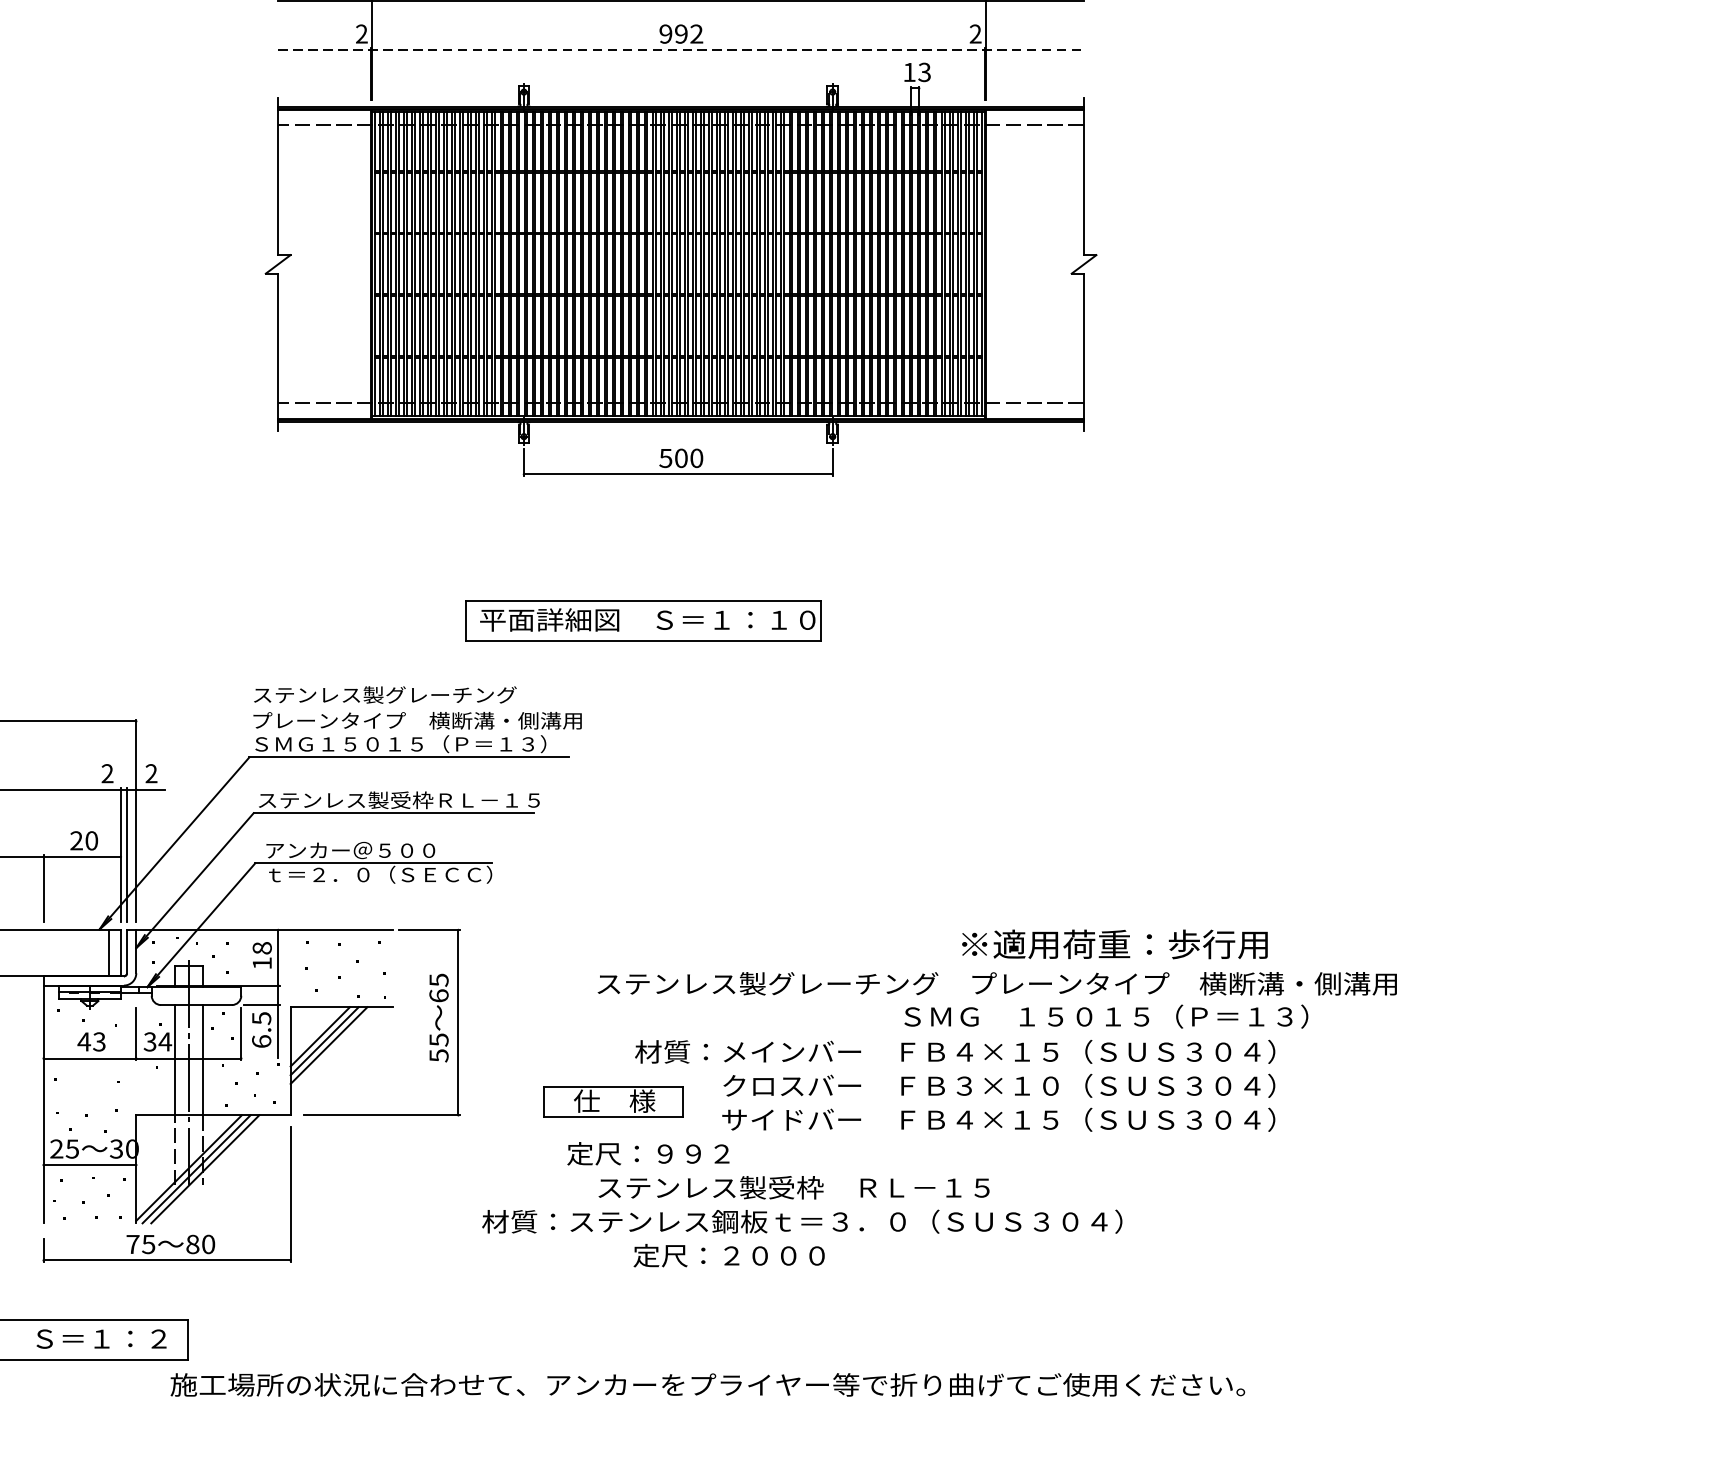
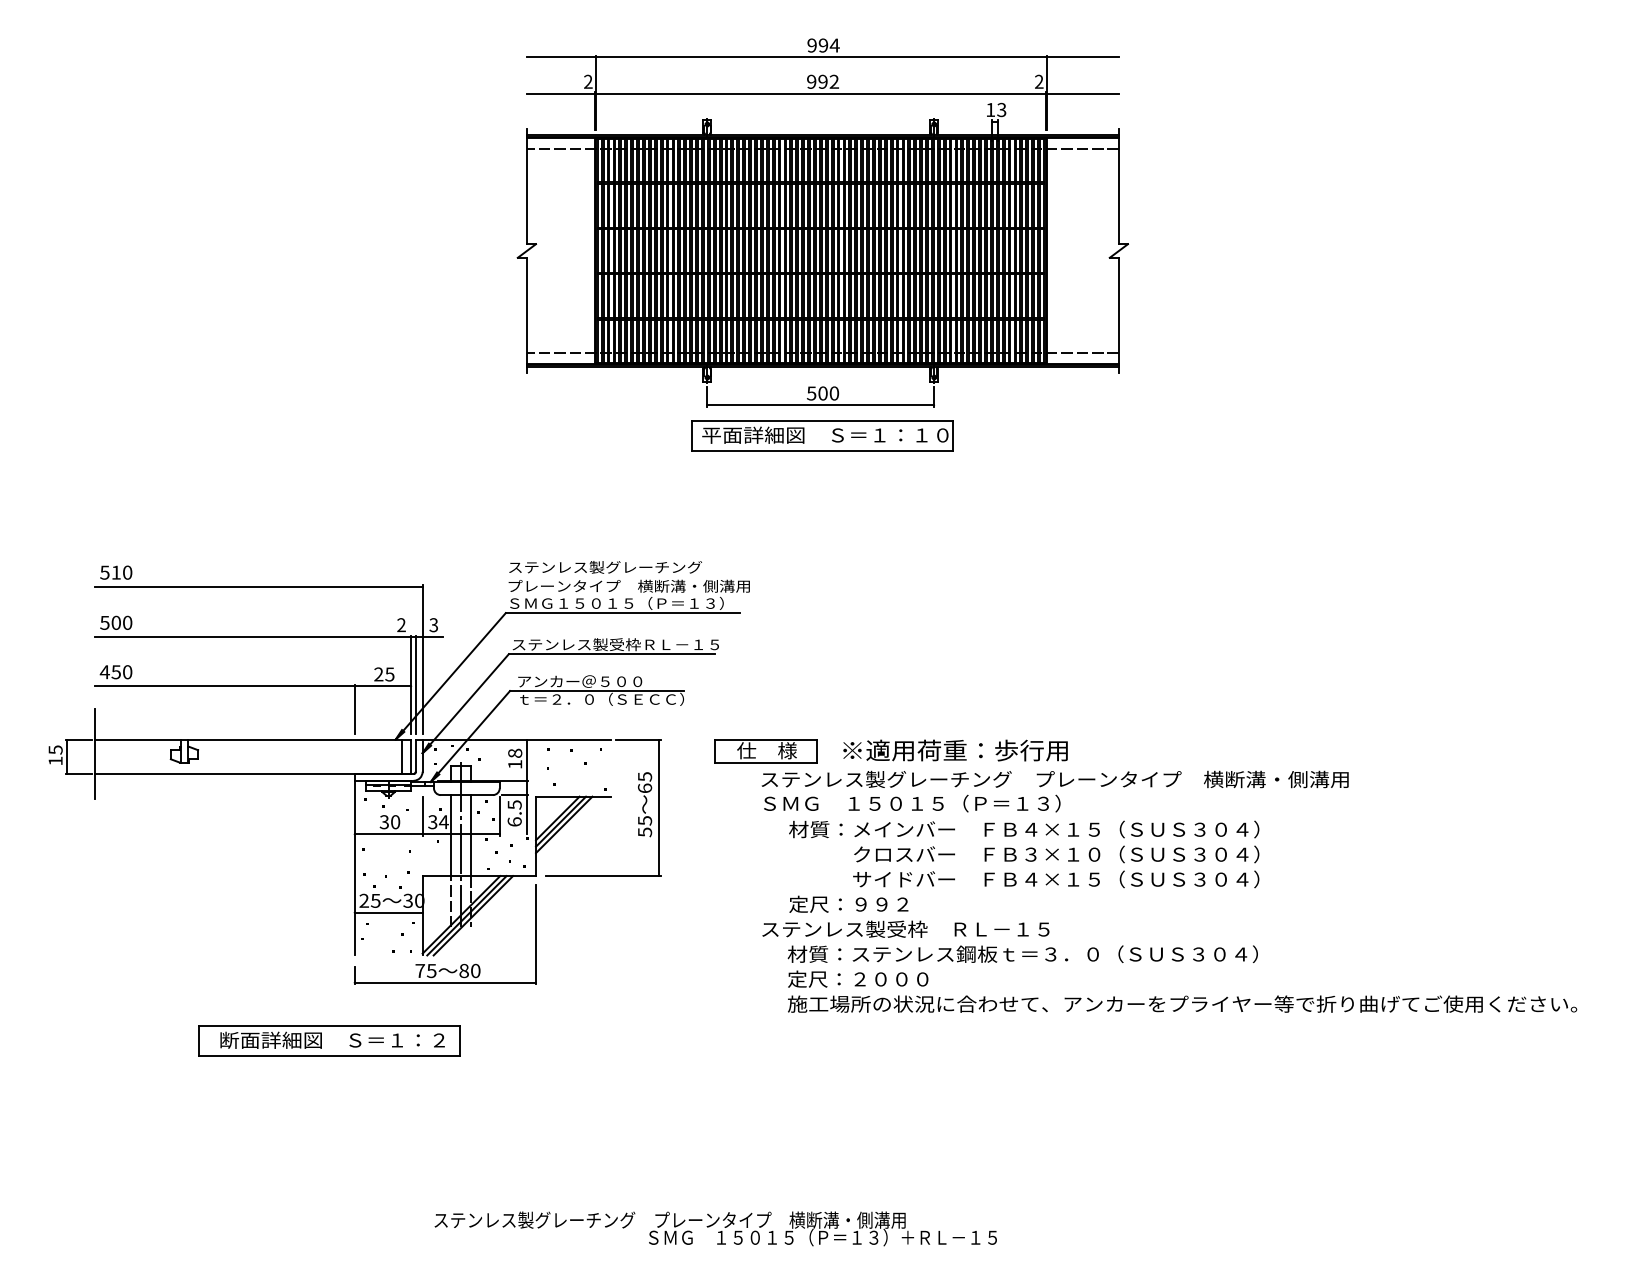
line: (680, 49) -> (822, 93), dashed -> solid
part: (643, 620) -> (822, 435), moved
text: (151, 774) -> (433, 625), 2 -> 3
text: (91, 840) -> (389, 674), 20 -> 25
text: (1114, 944) -> (955, 750), moved
text: (1106, 1016) -> (912, 803), moved
text: (91, 1042) -> (389, 822), 43 -> 30
part: (612, 1102) -> (765, 751), moved
text: (647, 1152) -> (848, 903), moved
text: (801, 1220) -> (1022, 953), moved
text: (707, 1384) -> (1182, 1003), moved

